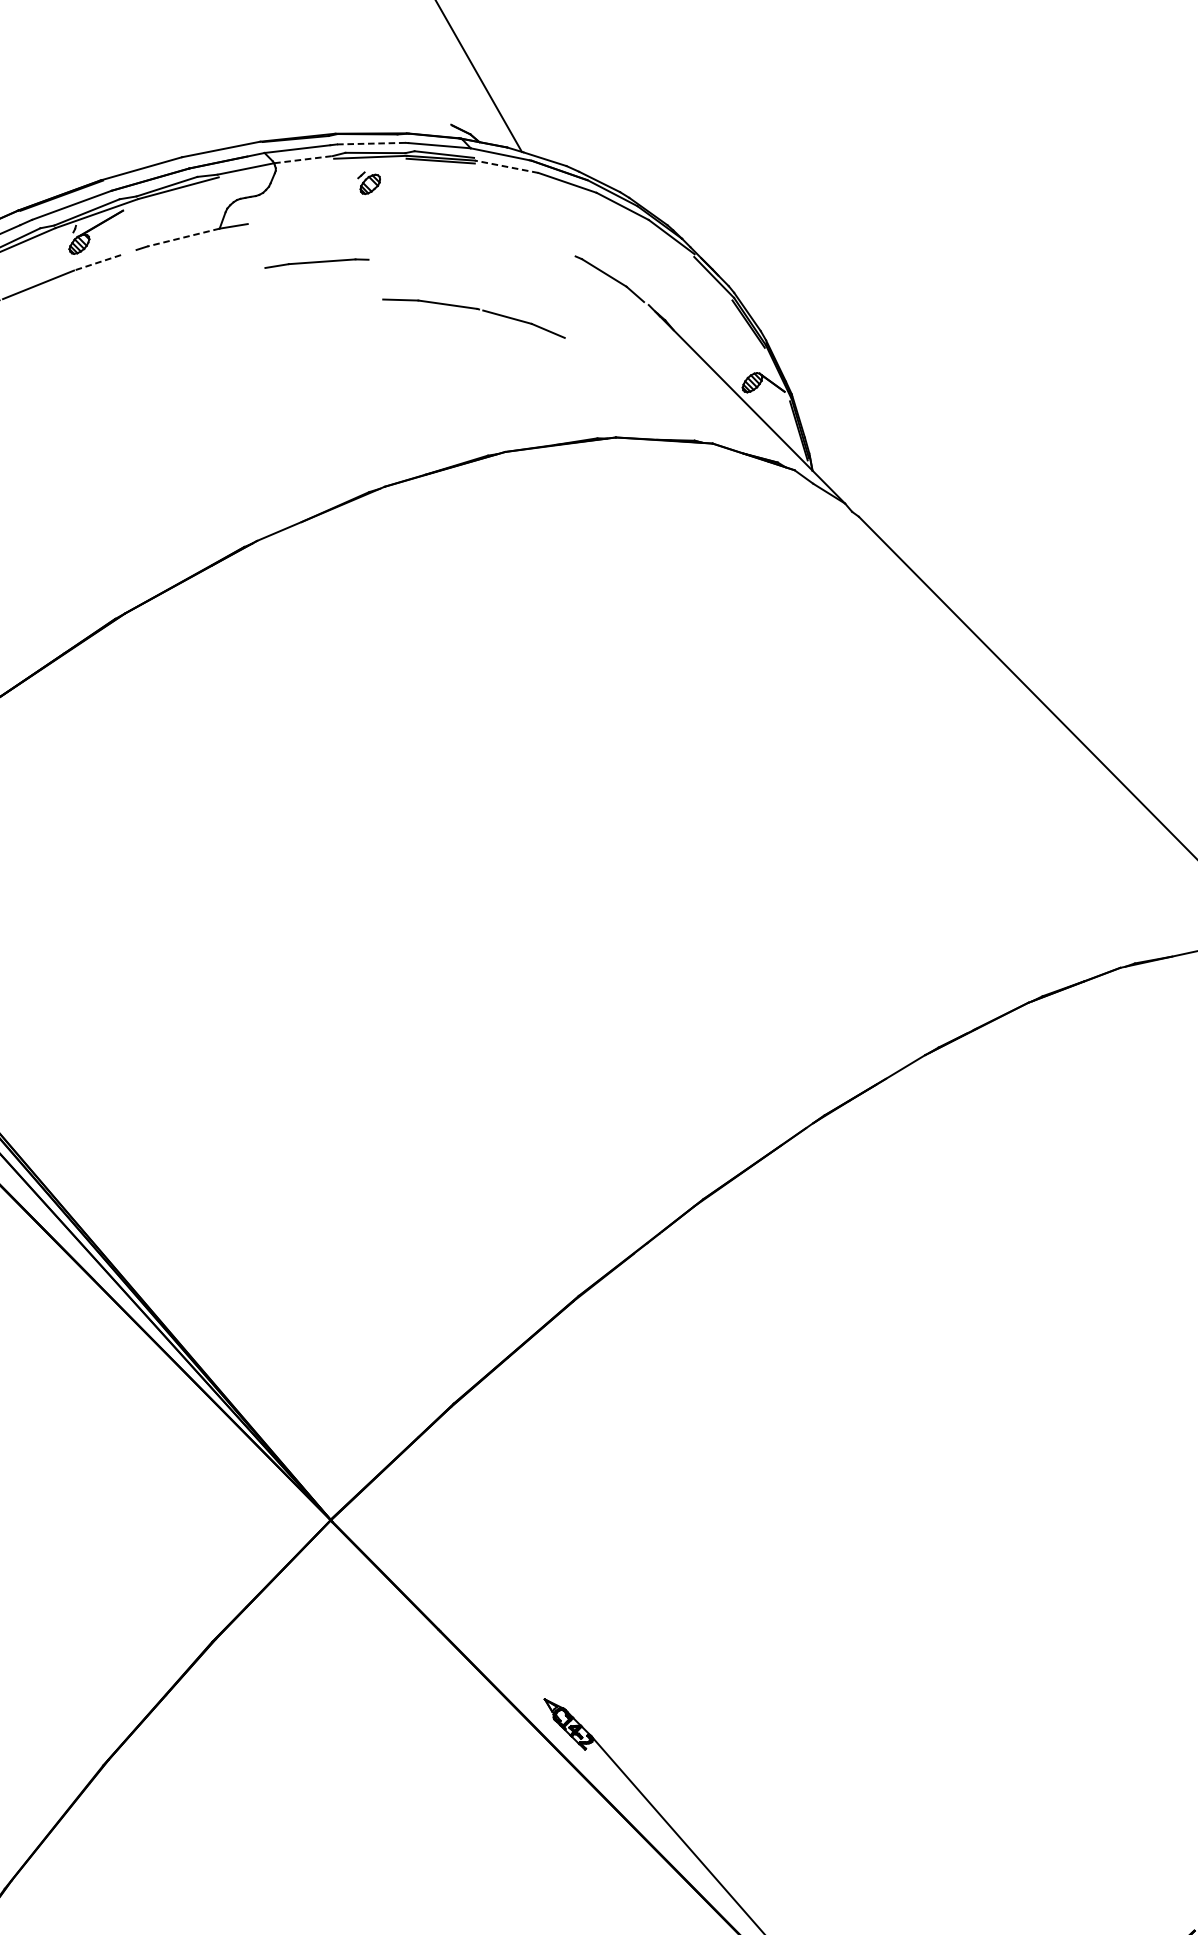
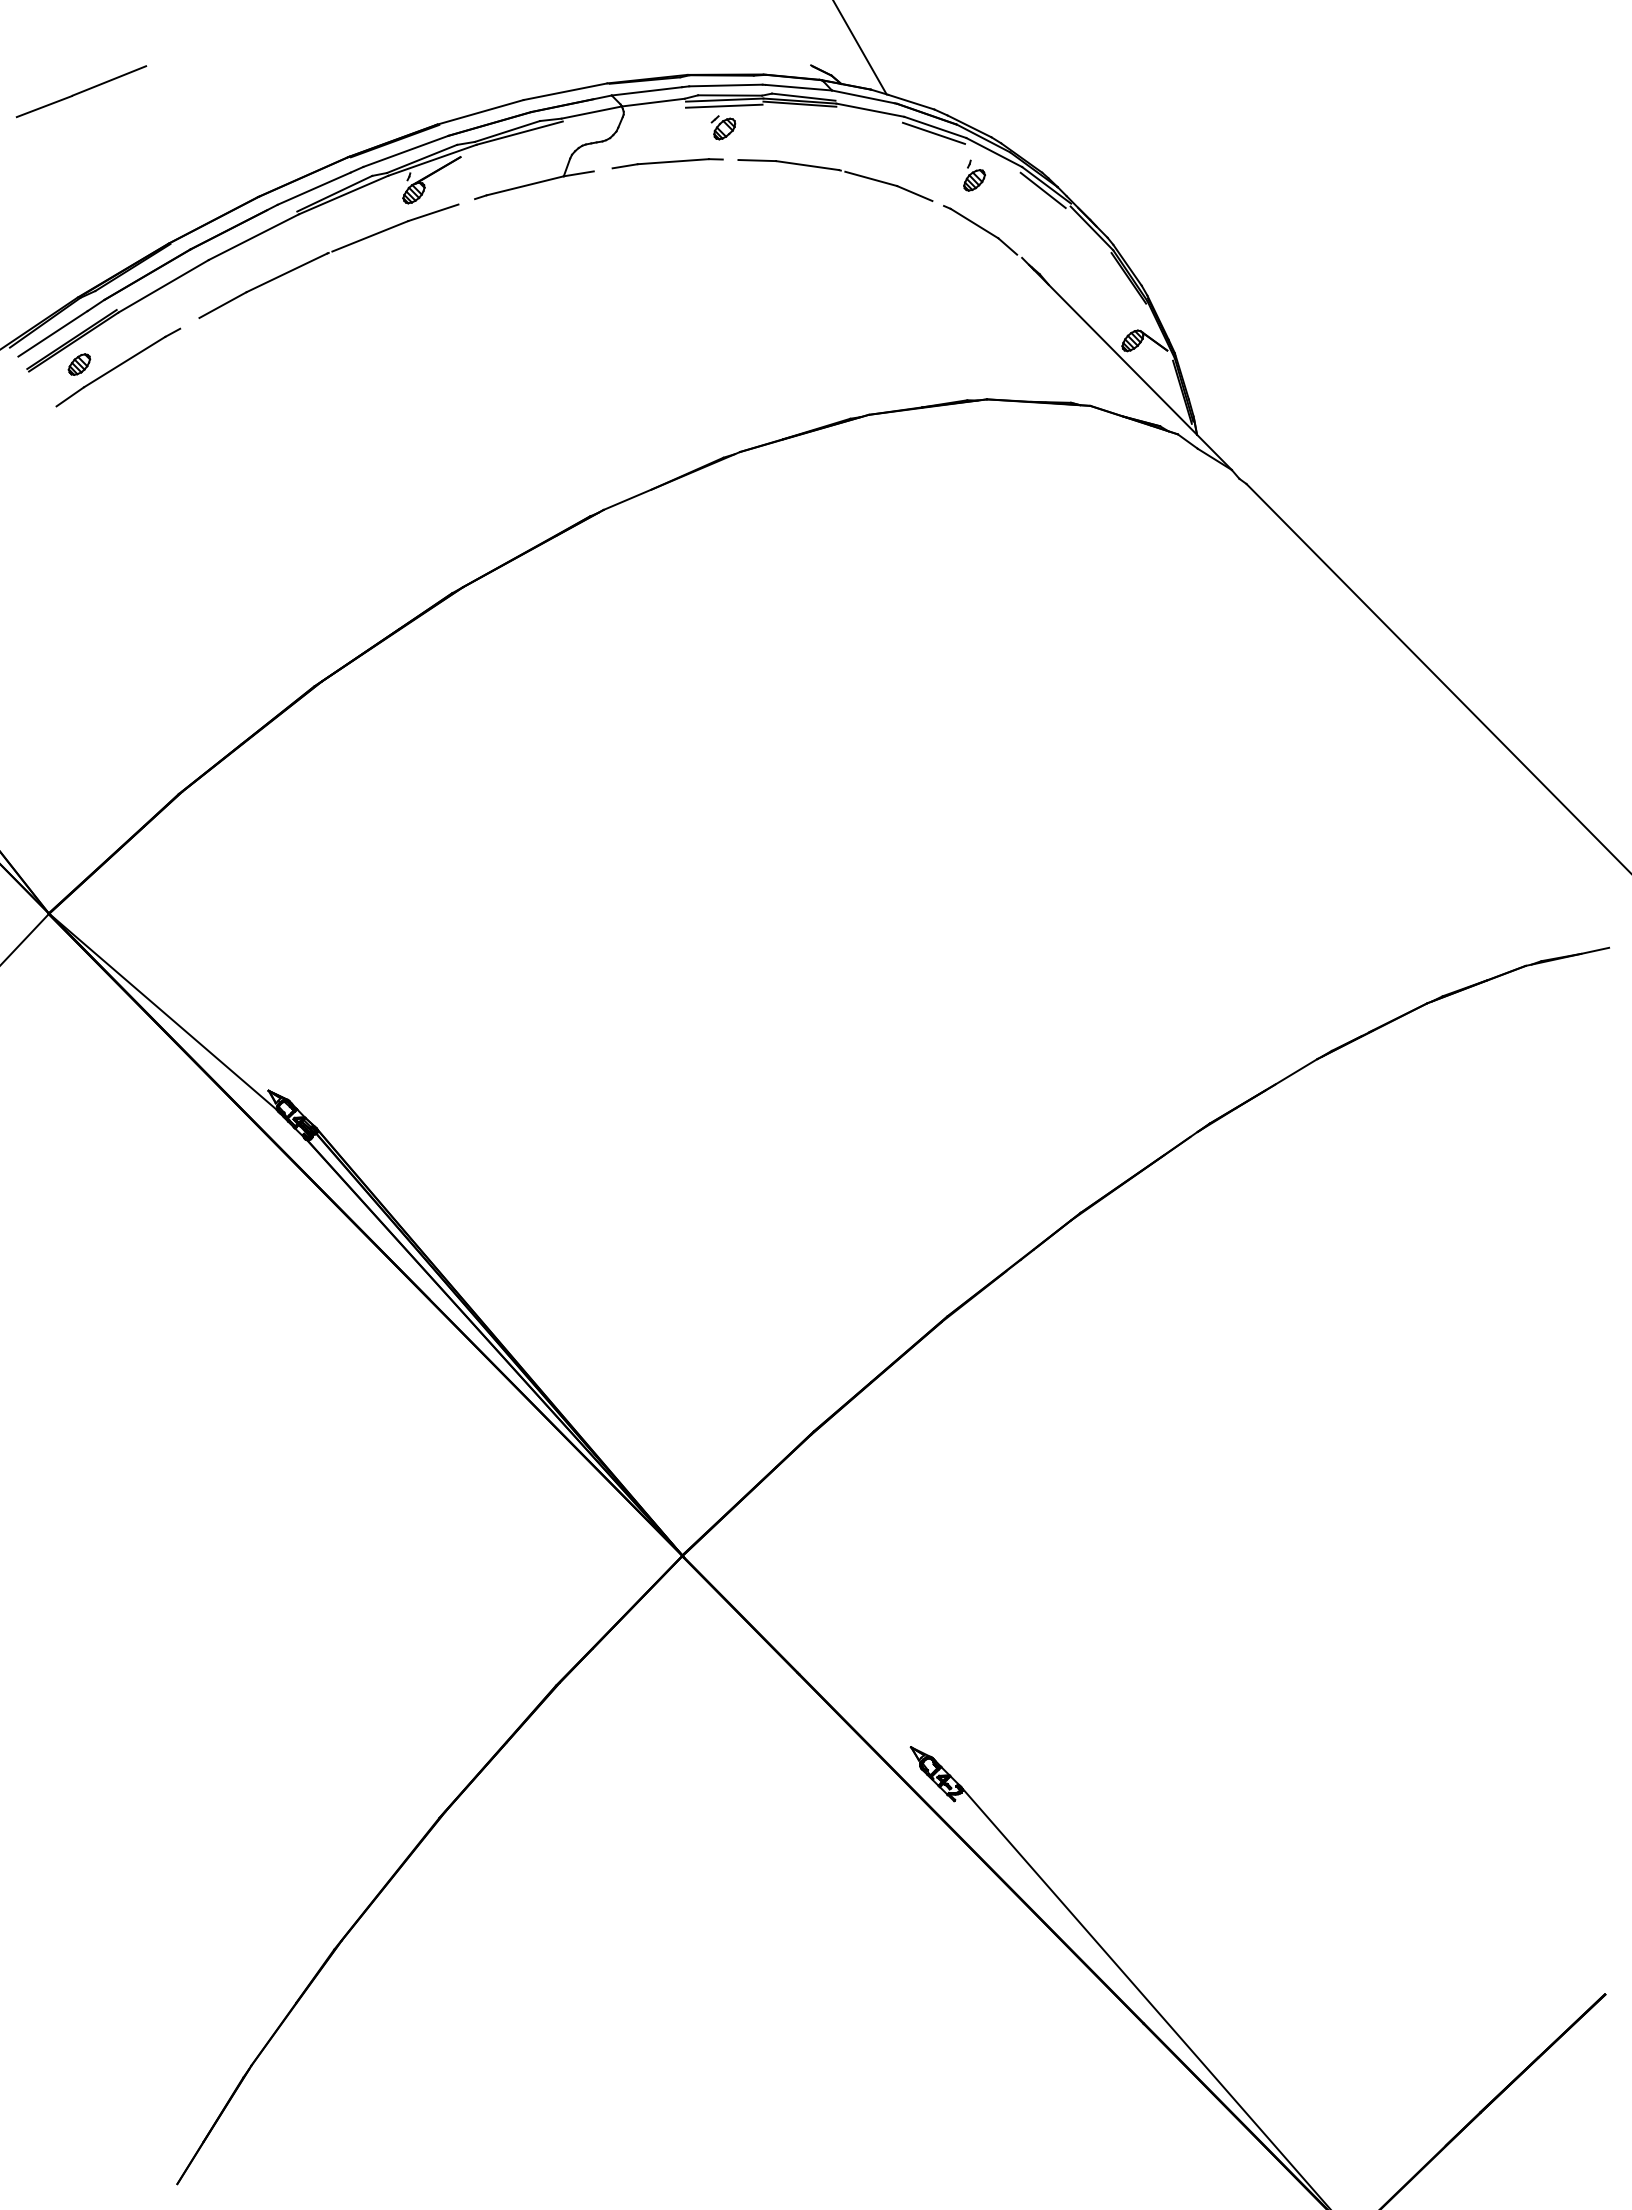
line: (371, 143) -> (725, 85), dashed -> solid
line: (303, 159) -> (653, 102), dashed -> solid
line: (369, 162) -> (723, 105), added
line: (506, 167) -> (870, 110), dashed -> solid
line: (565, 187) -> (933, 132), added
part: (604, 227) -> (974, 175), added
line: (183, 237) -> (525, 185), dashed -> solid
line: (667, 241) -> (1042, 190), added
line: (96, 262) -> (432, 212), dashed -> solid
part: (316, 263) -> (667, 163), moved
part: (477, 310) -> (839, 171), moved

